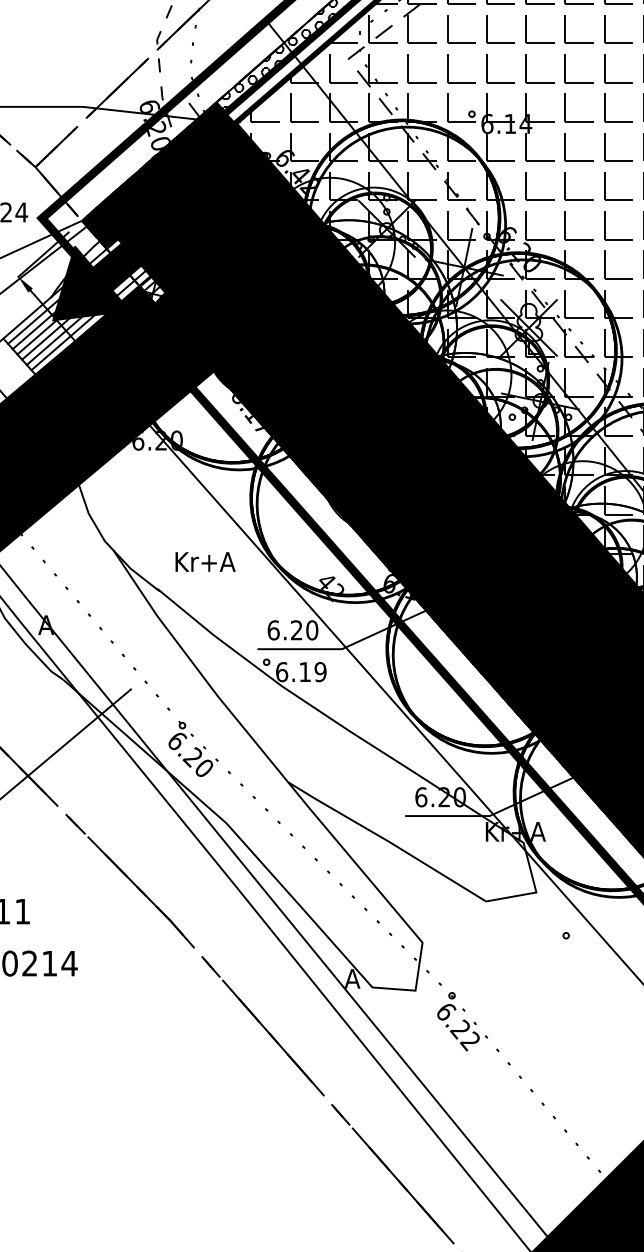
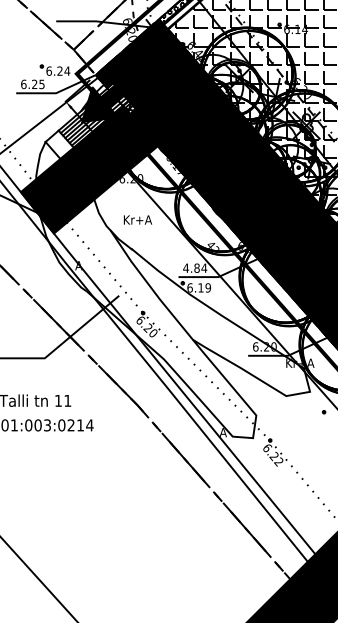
text: (206, 560) -> (138, 219), moved
text: (293, 628) -> (195, 267), 6.20 -> 4.84

